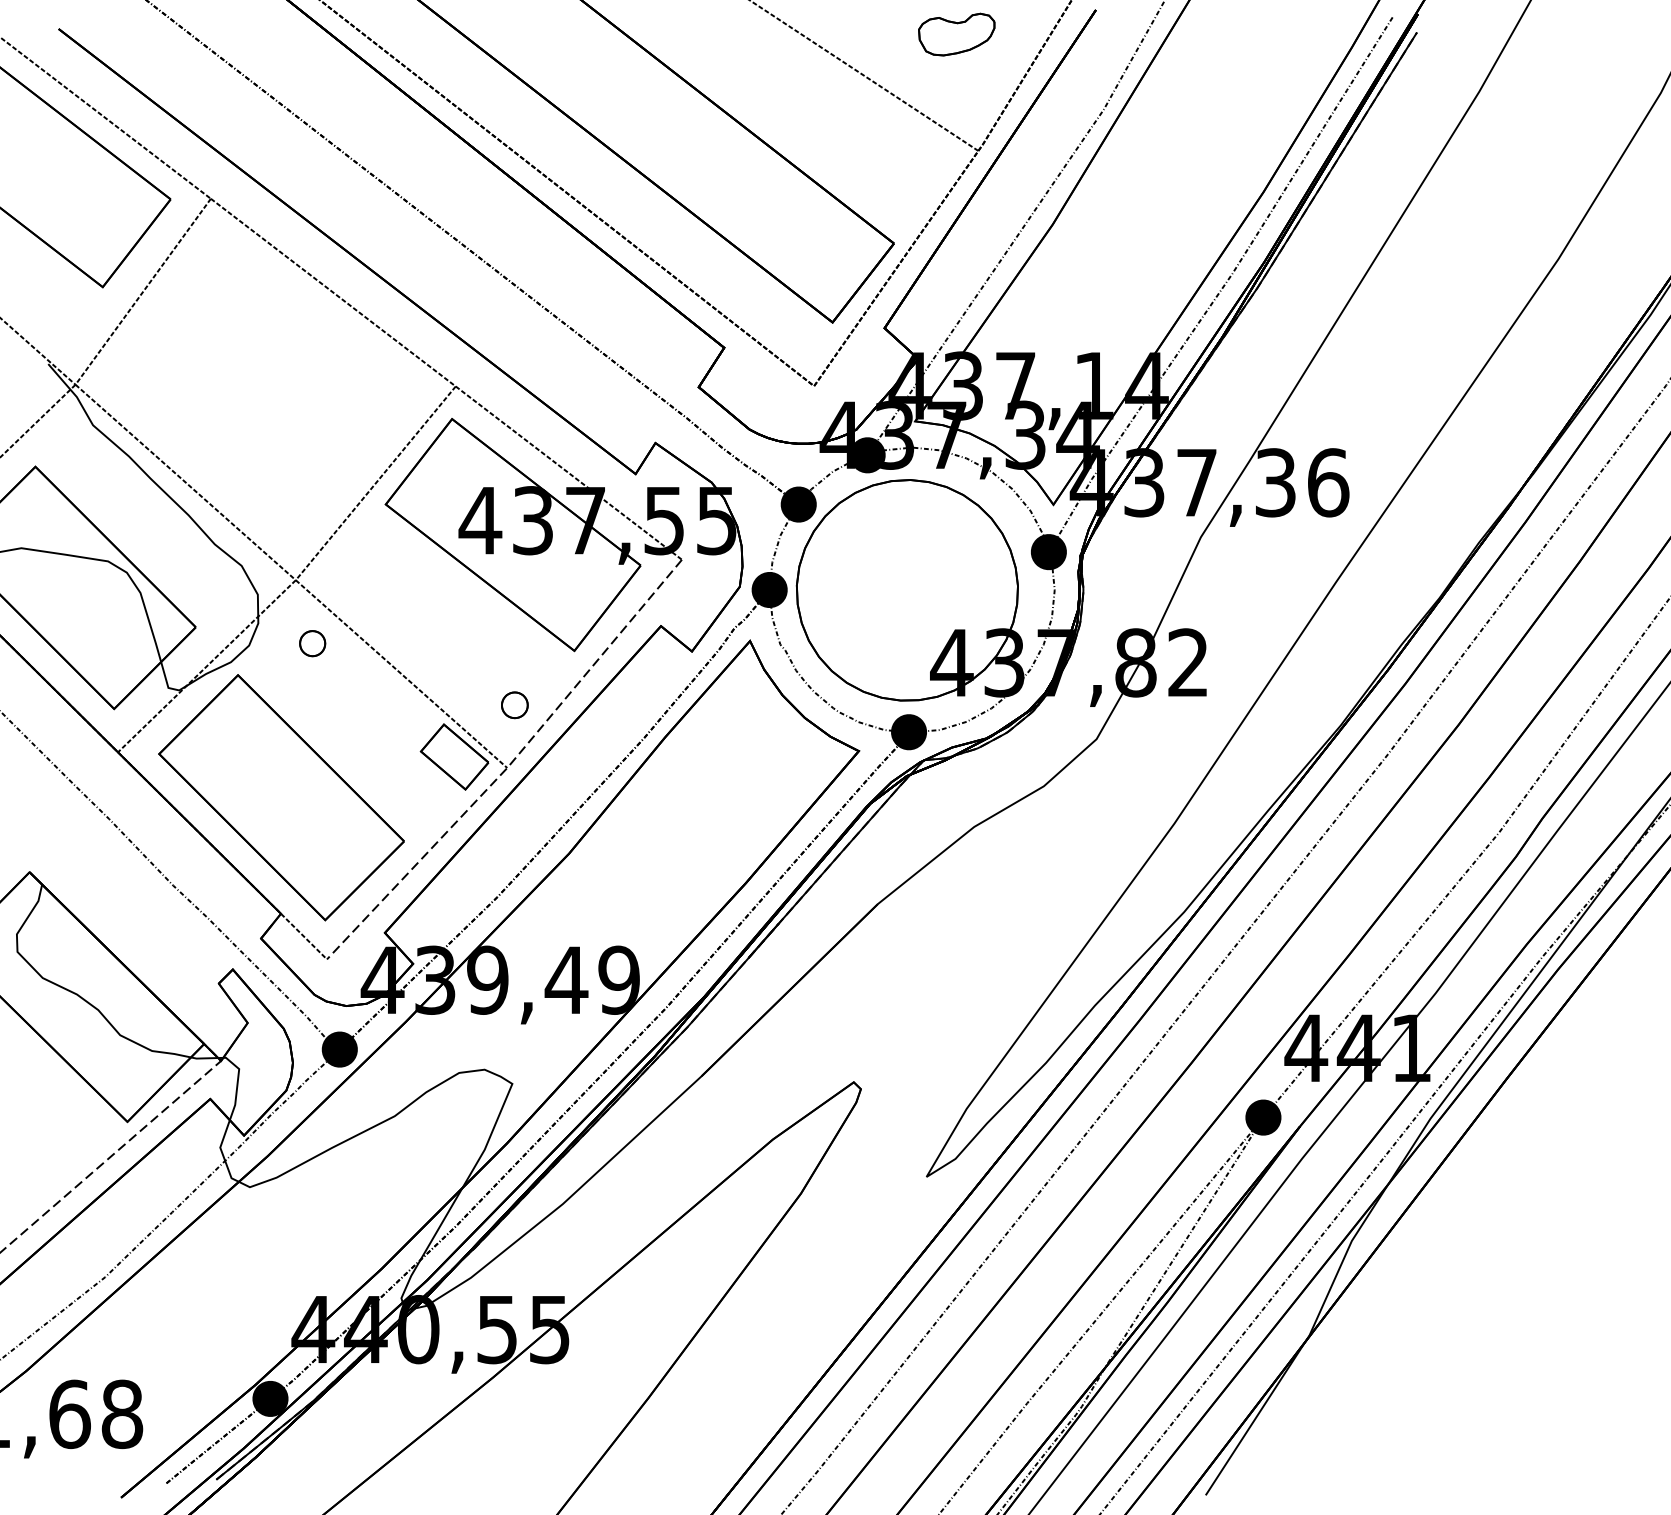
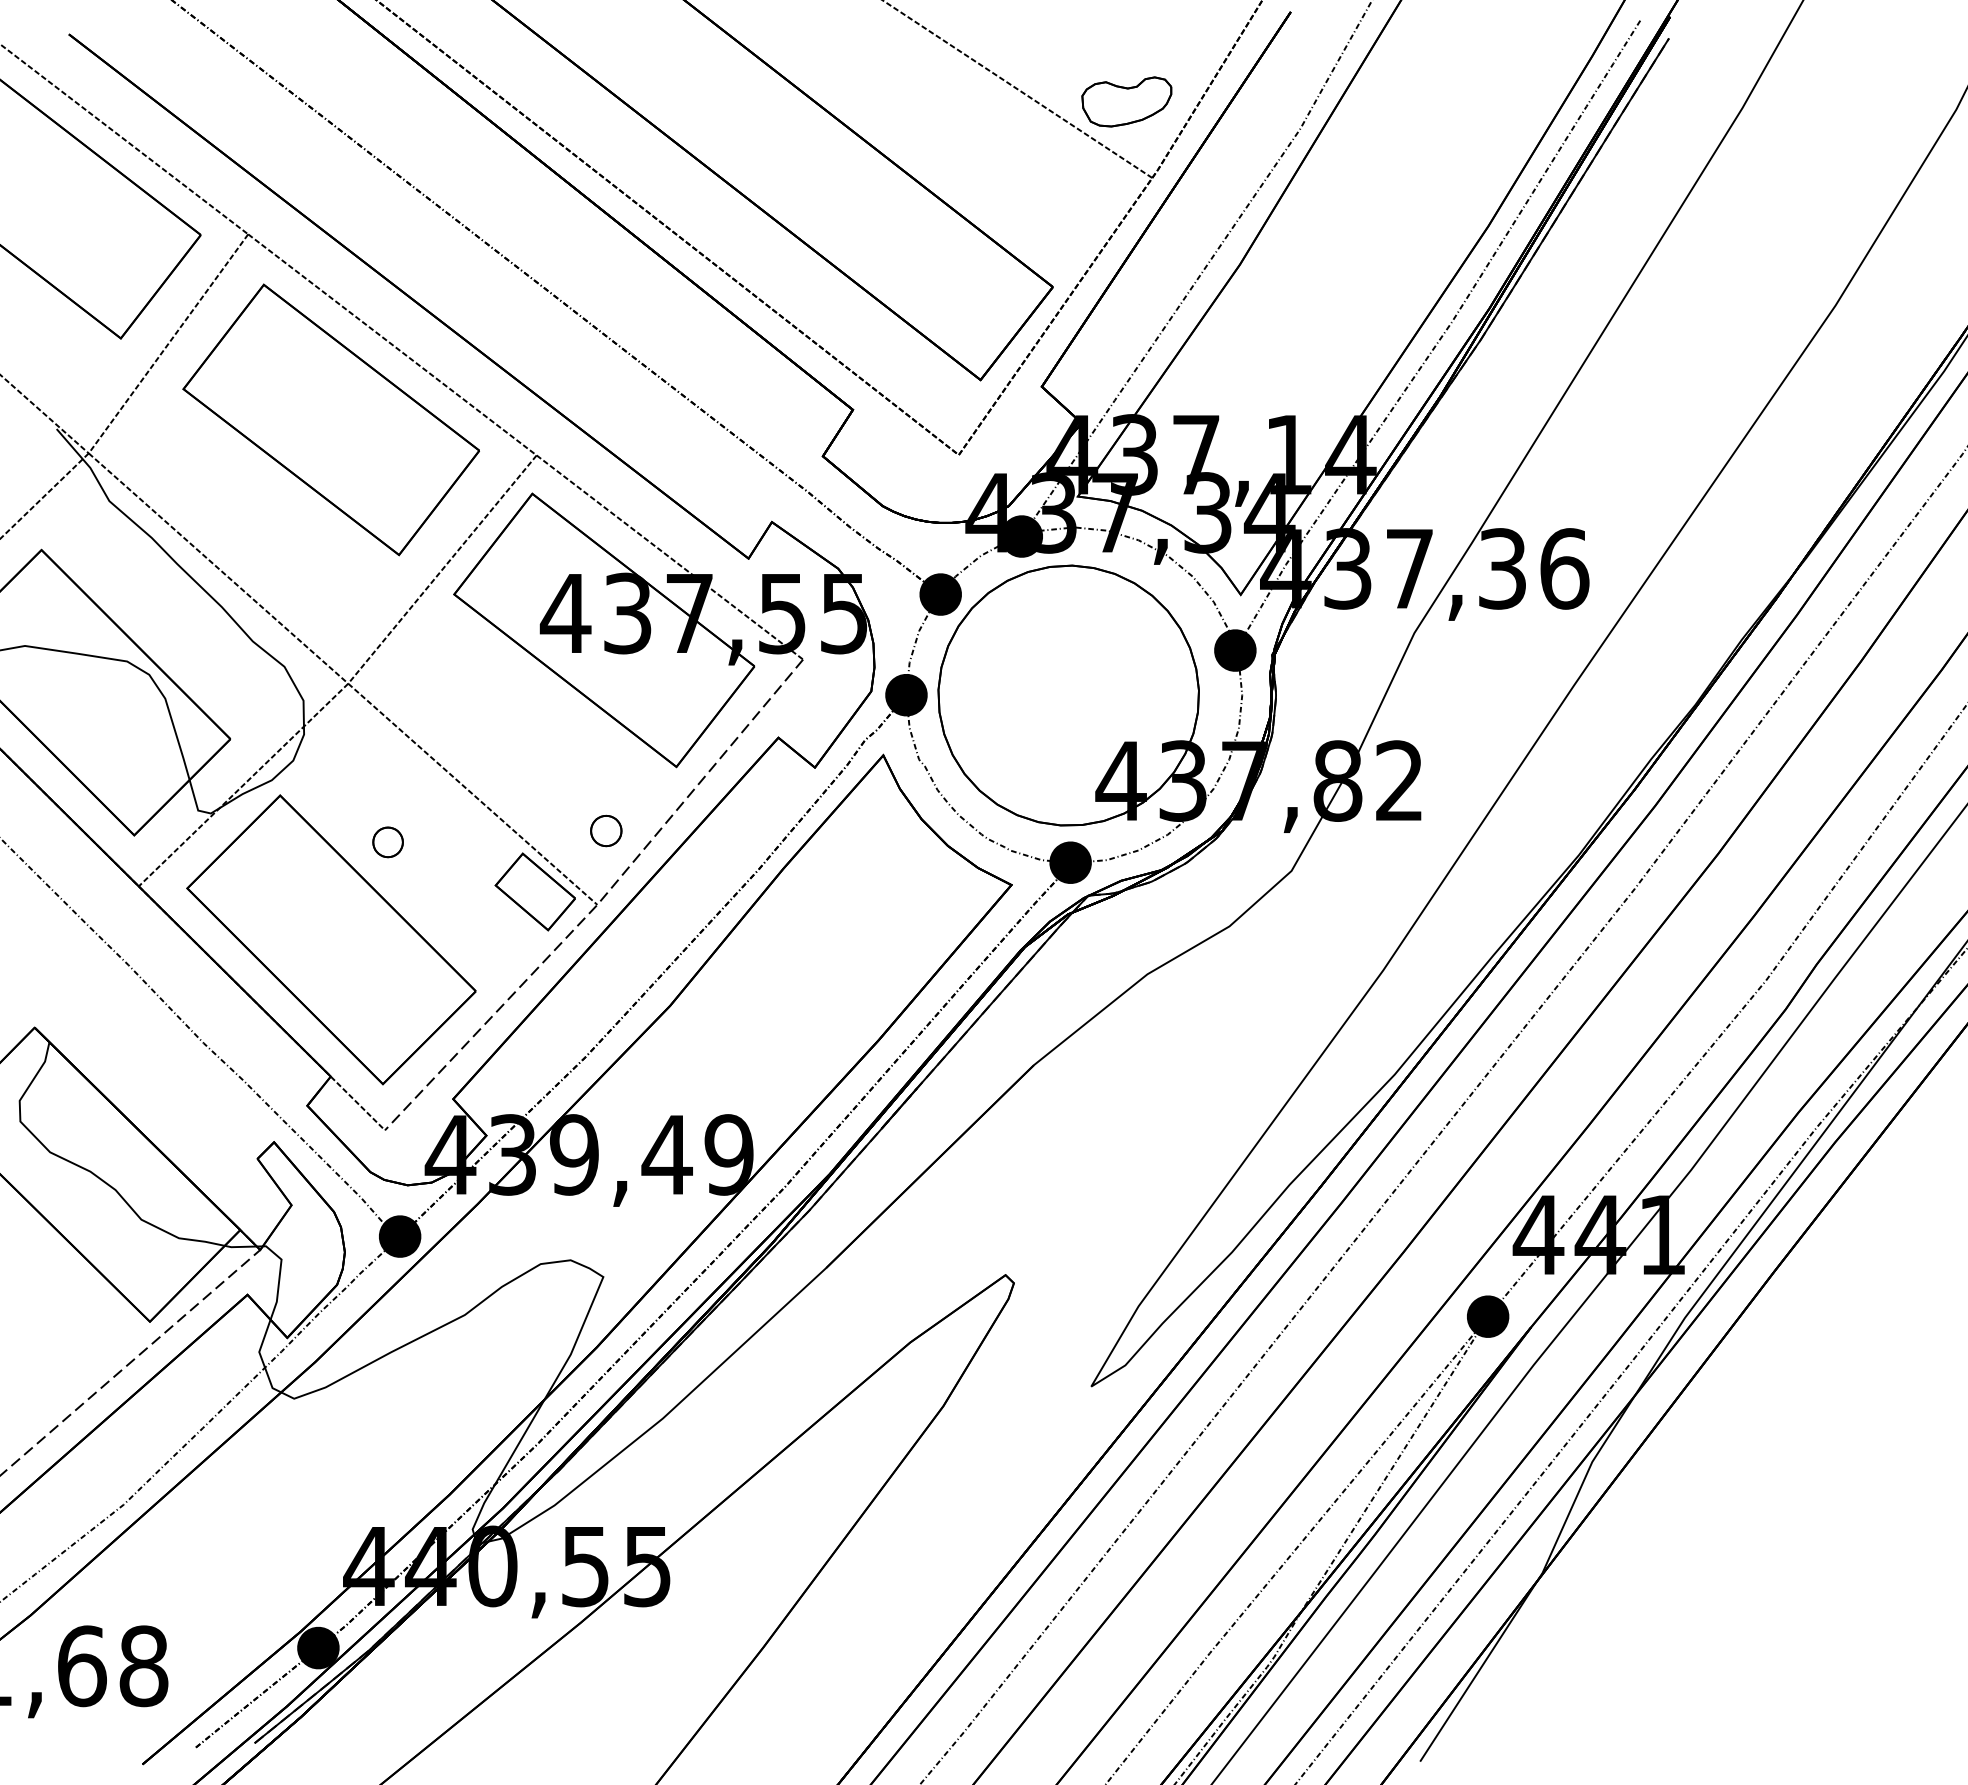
part: (956, 34) -> (1126, 101), moved
part: (280, 355) -> (330, 419), added
part: (312, 643) -> (387, 842), moved

